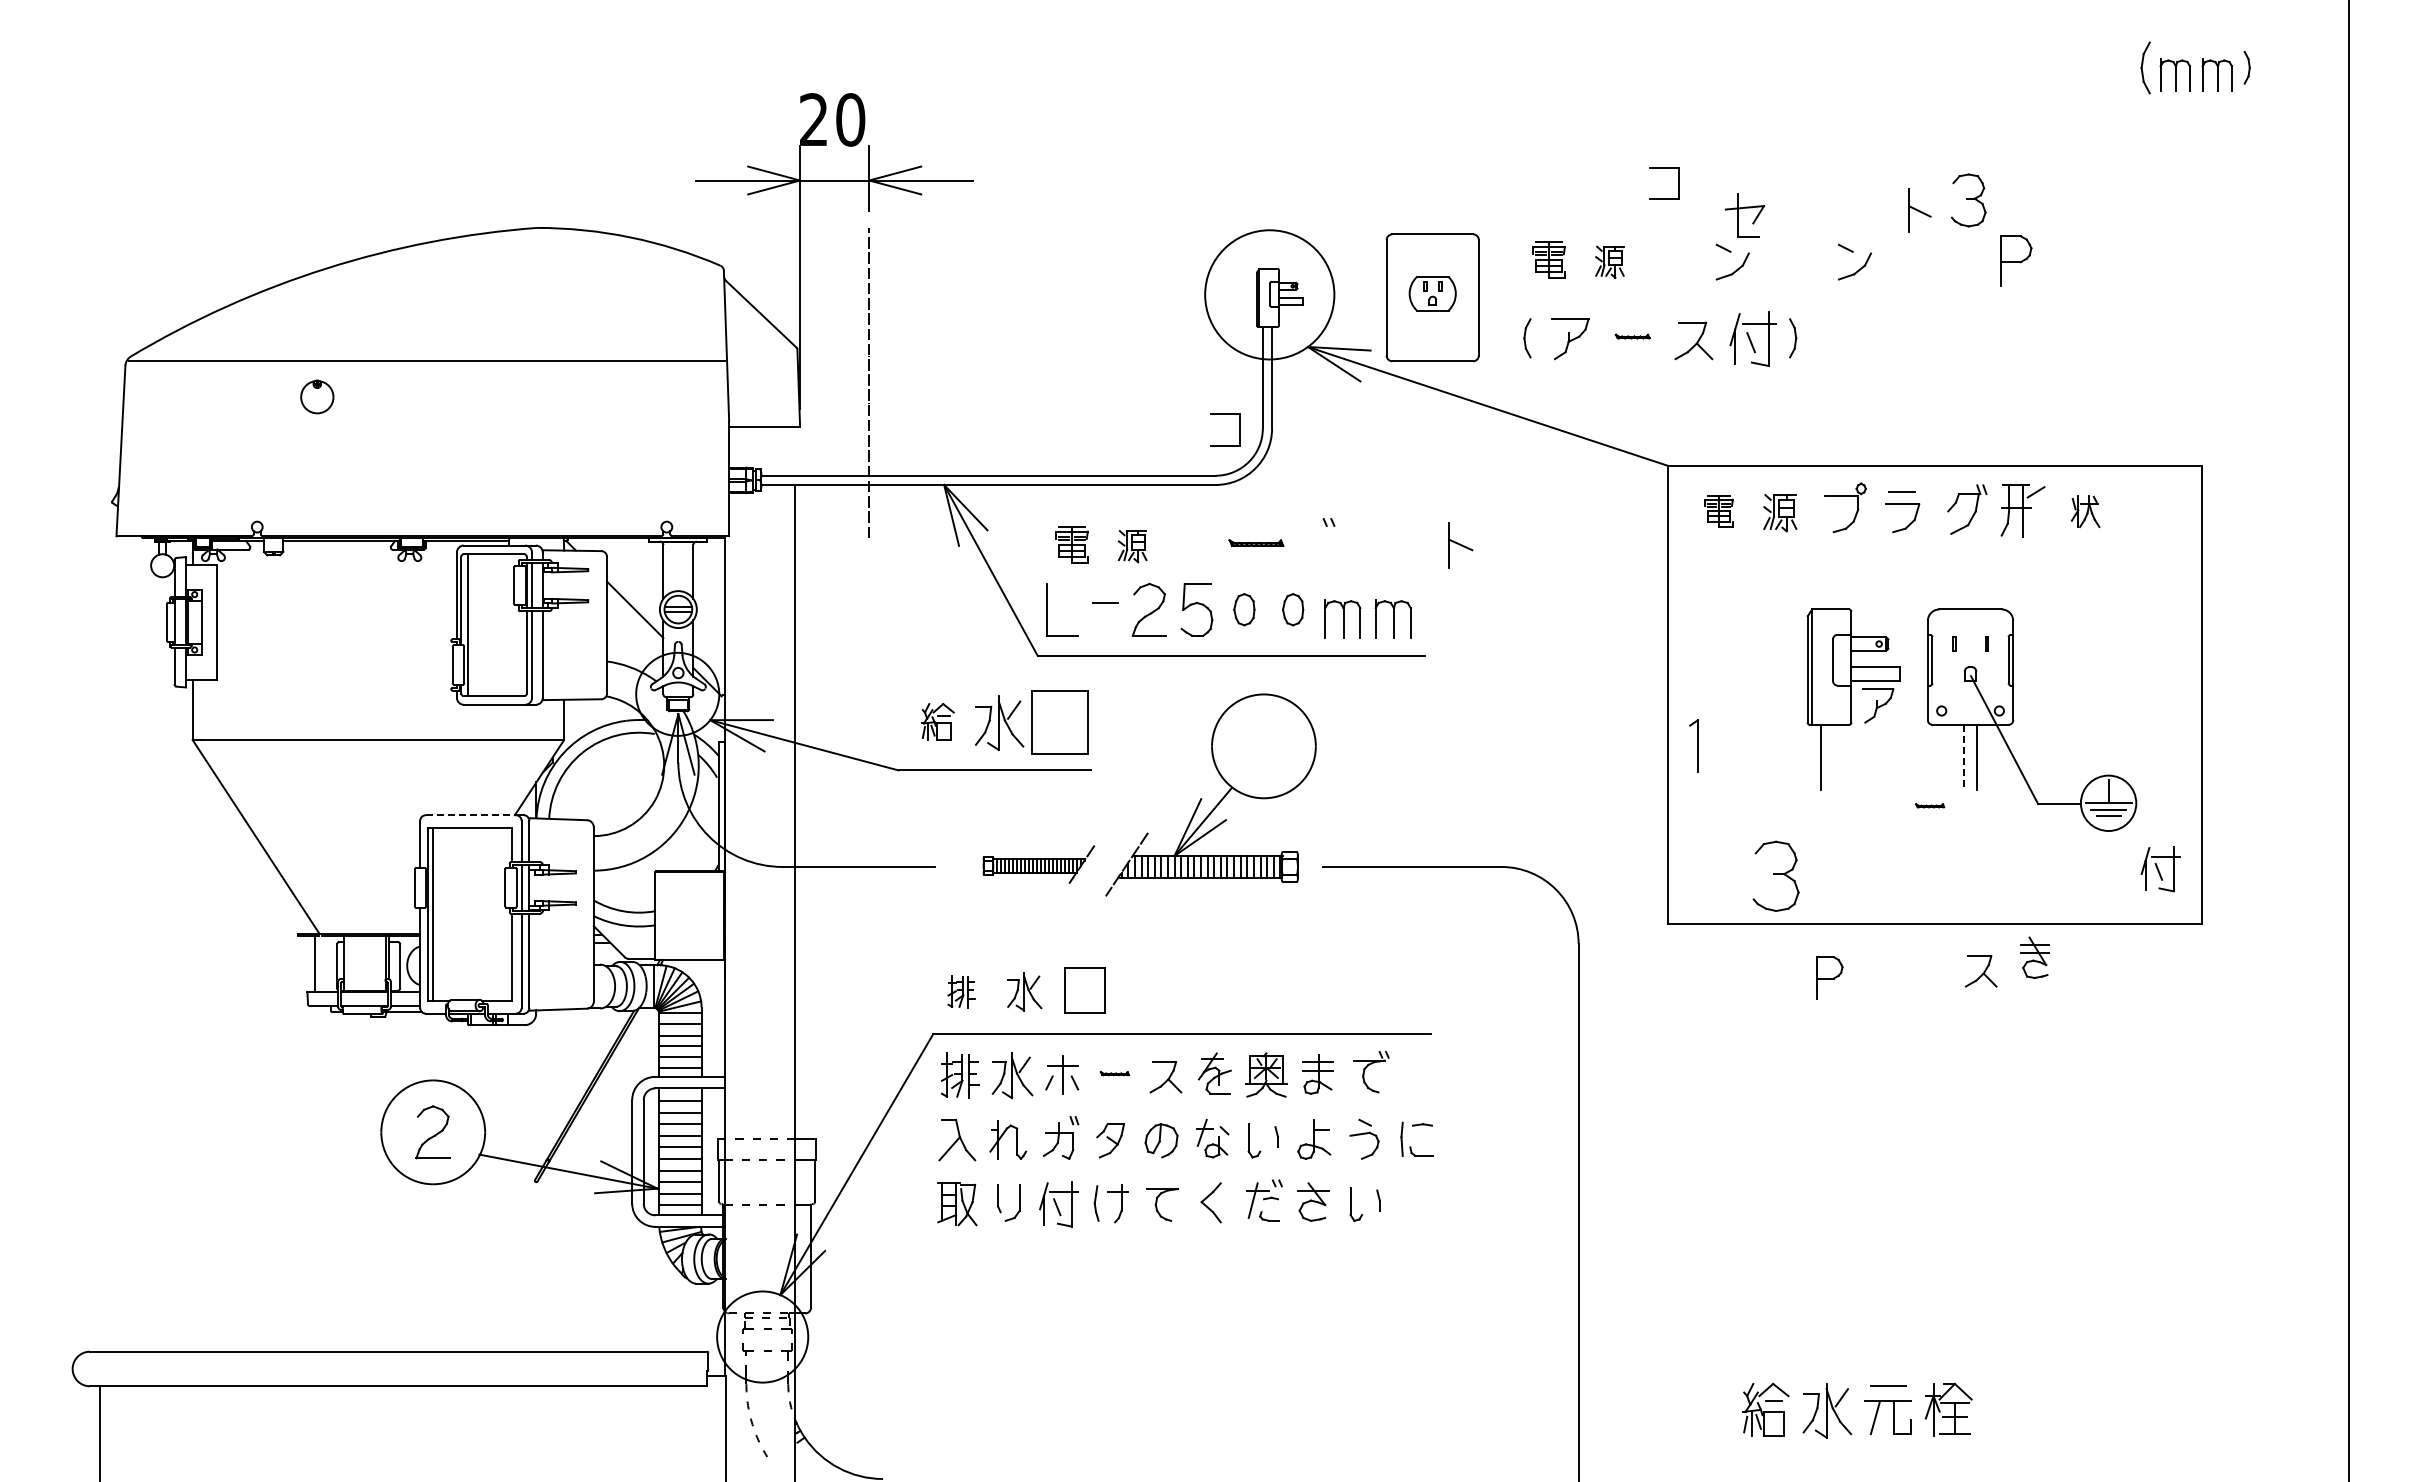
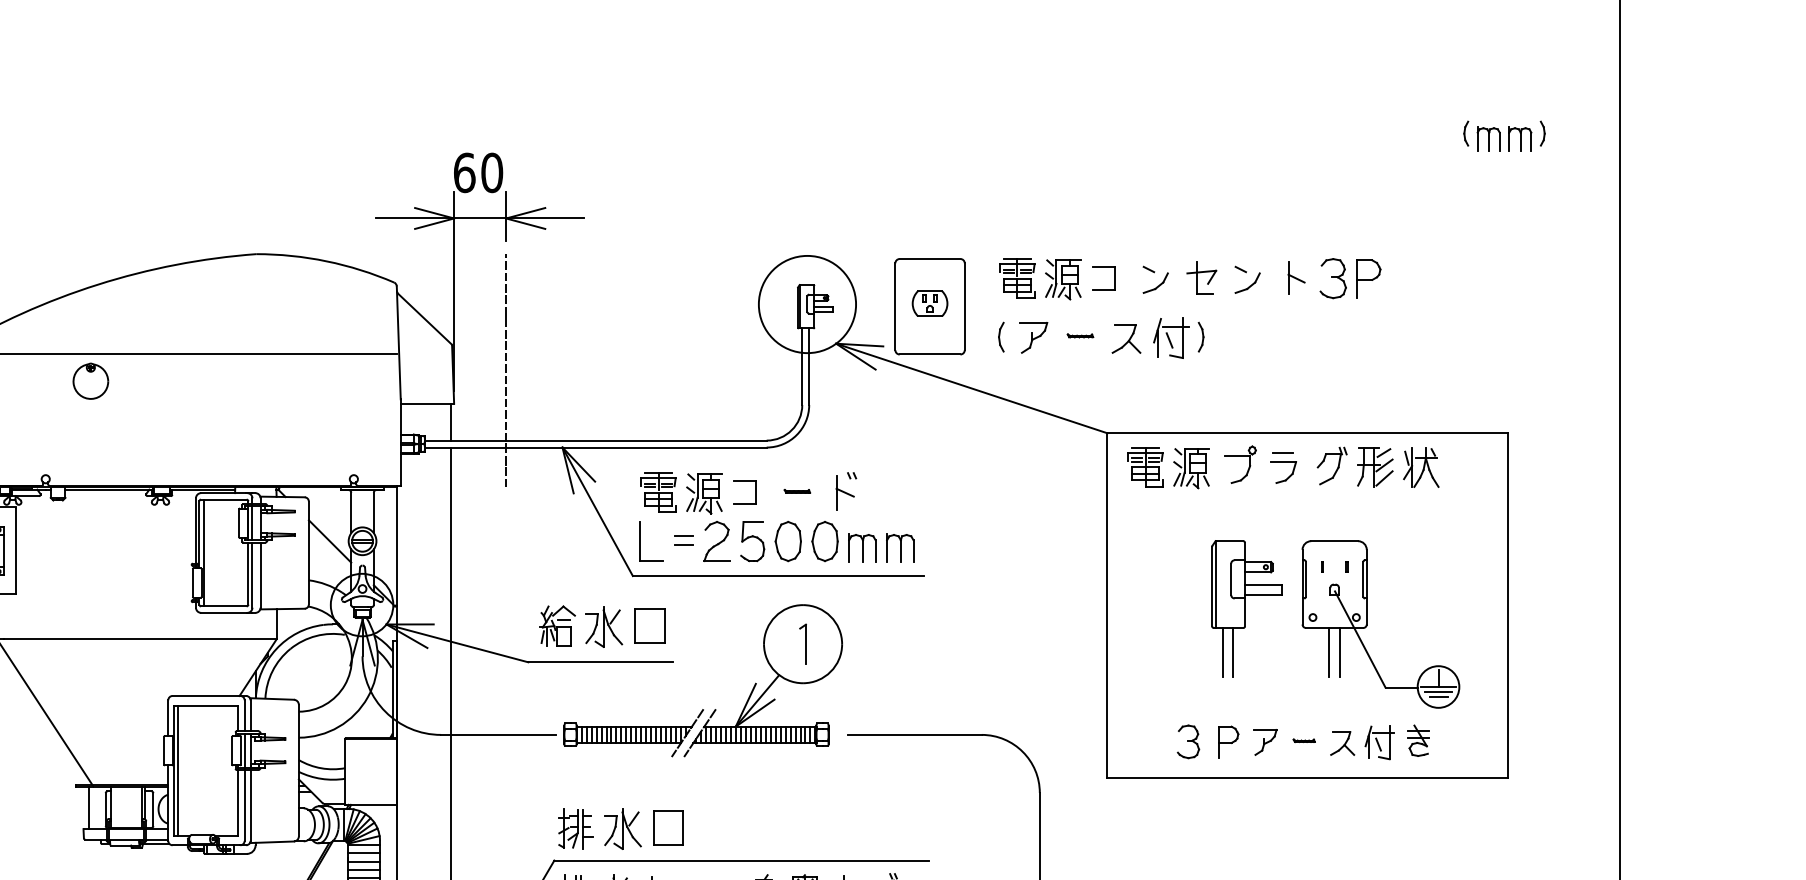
part: (2144, 67) -> (1465, 133), size x0.62
text: (813, 119) -> (464, 172), 20 -> 60
part: (1678, 183) -> (1114, 278), moved
part: (1968, 200) -> (1333, 278), moved
part: (1919, 210) -> (1296, 277), moved
part: (1744, 215) -> (1201, 277), moved
part: (1548, 259) -> (1017, 277), size x1.43
part: (1609, 262) -> (1063, 280), size x1.67
part: (317, 396) -> (91, 380), size x1.43
part: (1239, 429) -> (756, 492), moved
line: (795, 450) -> (450, 421), added
line: (2036, 508) -> (1384, 465), added
part: (1718, 510) -> (1145, 466), size x1.67
part: (2085, 511) -> (1421, 467), size x1.67
part: (1780, 513) -> (1191, 468), size x1.43
line: (2036, 525) -> (1384, 478), added
part: (1256, 543) -> (797, 491), size x0.62
part: (1071, 544) -> (658, 492), size x1.43
part: (1460, 545) -> (844, 493), moved
part: (1132, 546) -> (704, 493), size x1.67
part: (1244, 609) -> (788, 541), size x1.67
part: (1292, 609) -> (824, 541), size x1.67
line: (1105, 615) -> (683, 545), added
part: (1878, 705) -> (1265, 742), moved
part: (937, 721) -> (557, 625), size x1.43
part: (1059, 722) -> (649, 626), size x0.71
part: (1693, 745) -> (802, 643), moved
line: (1835, 757) -> (1233, 652), added
line: (1963, 757) -> (1329, 652), dashed -> solid
part: (1930, 805) -> (1304, 740), moved
line: (470, 815) -> (206, 696), dashed -> solid
part: (1038, 864) -> (633, 733), size x1.67
part: (2160, 869) -> (1379, 742), moved
part: (1776, 875) -> (1188, 741), size x0.62
part: (2034, 957) -> (1418, 740), moved
part: (1980, 971) -> (1342, 743), moved
part: (1829, 977) -> (1228, 742), moved
part: (961, 991) -> (575, 828), size x1.67
part: (1024, 991) -> (622, 828), size x1.43

